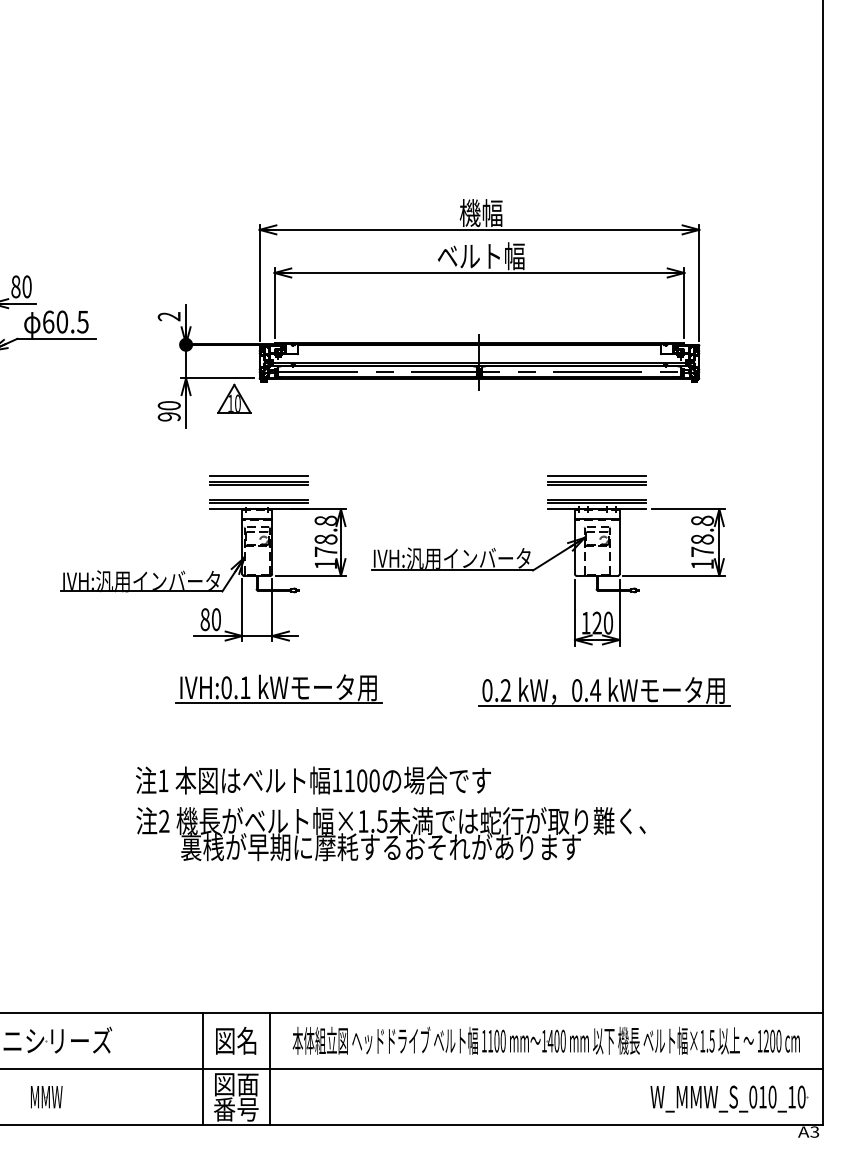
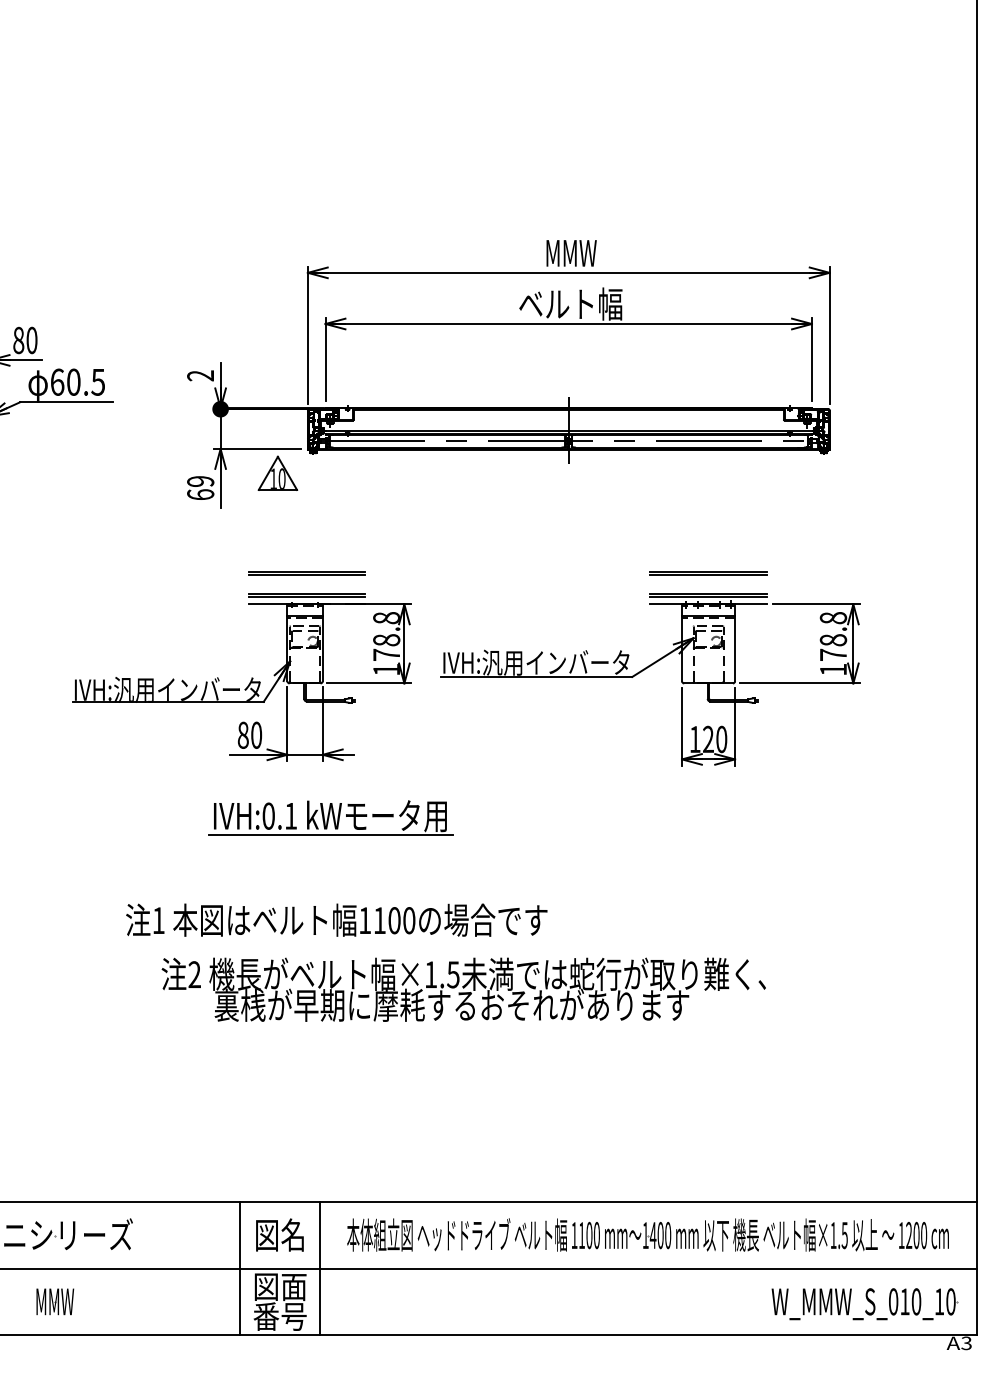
text: (480, 212) -> (570, 252), 機幅 -> MMW
text: (169, 411) -> (200, 488), 90 -> 69
line: (258, 475) -> (306, 564), removed
line: (597, 475) -> (708, 564), removed
part: (604, 691) -> (716, 820), removed
text: (313, 779) -> (336, 919), moved

